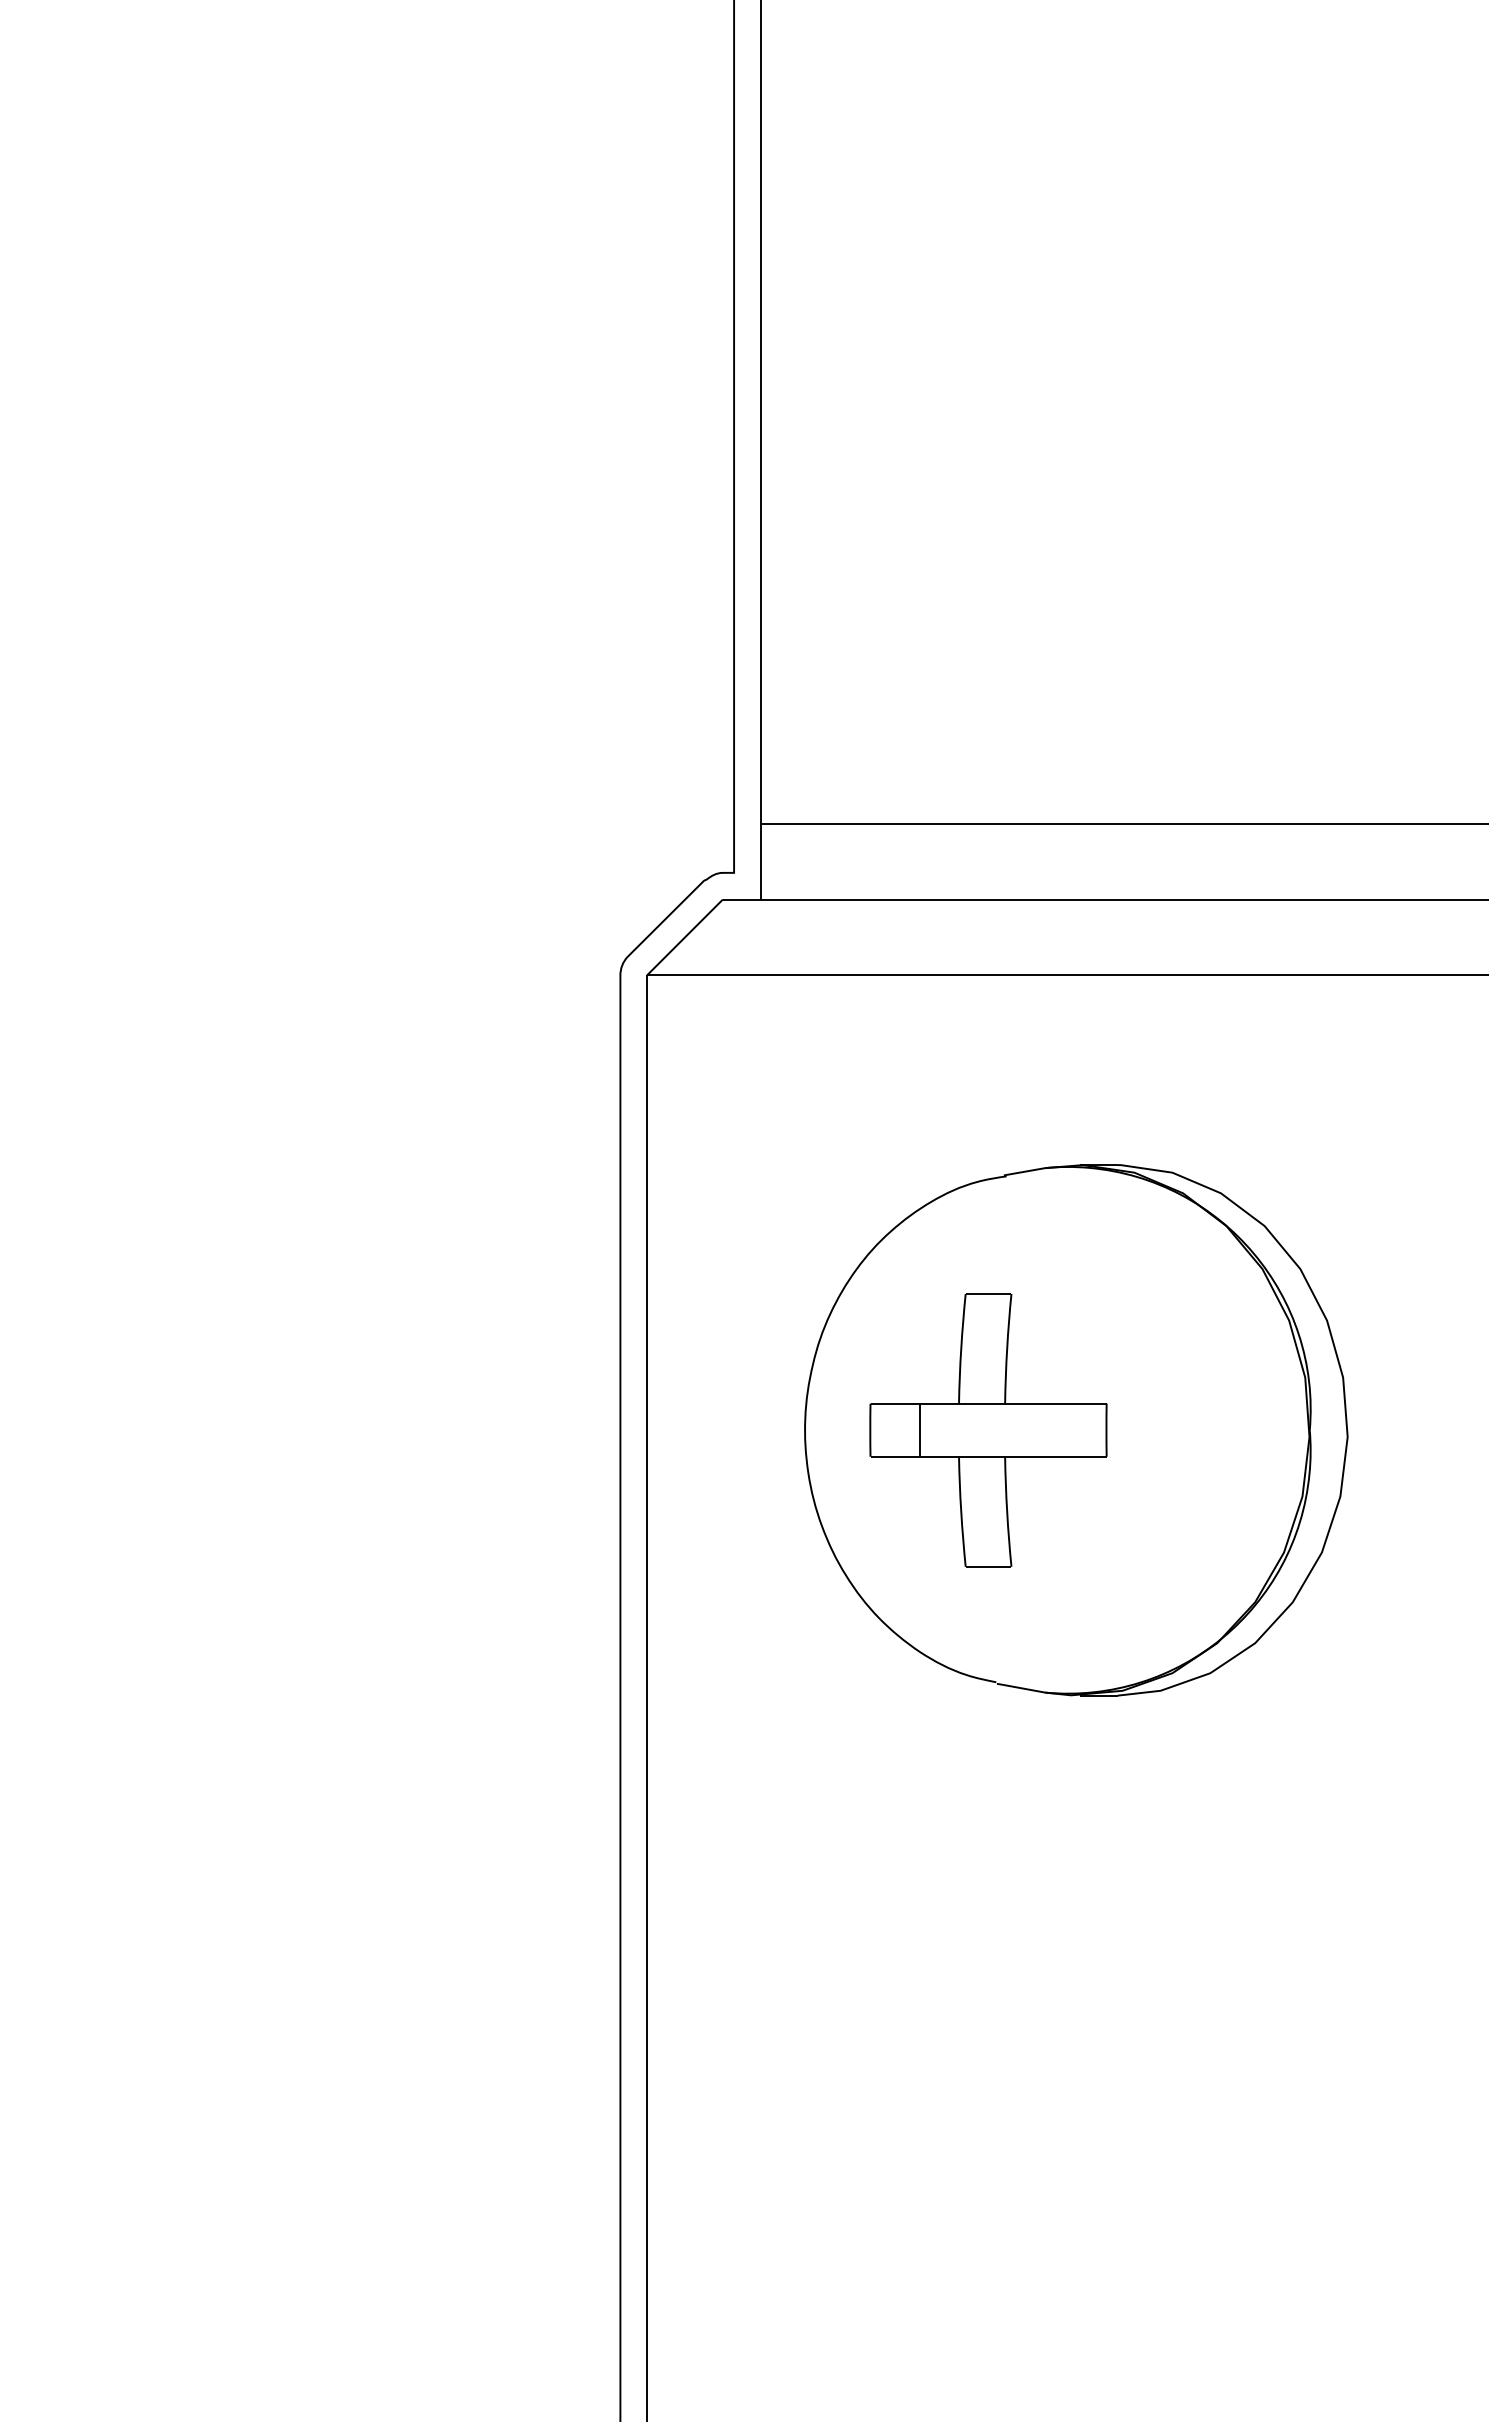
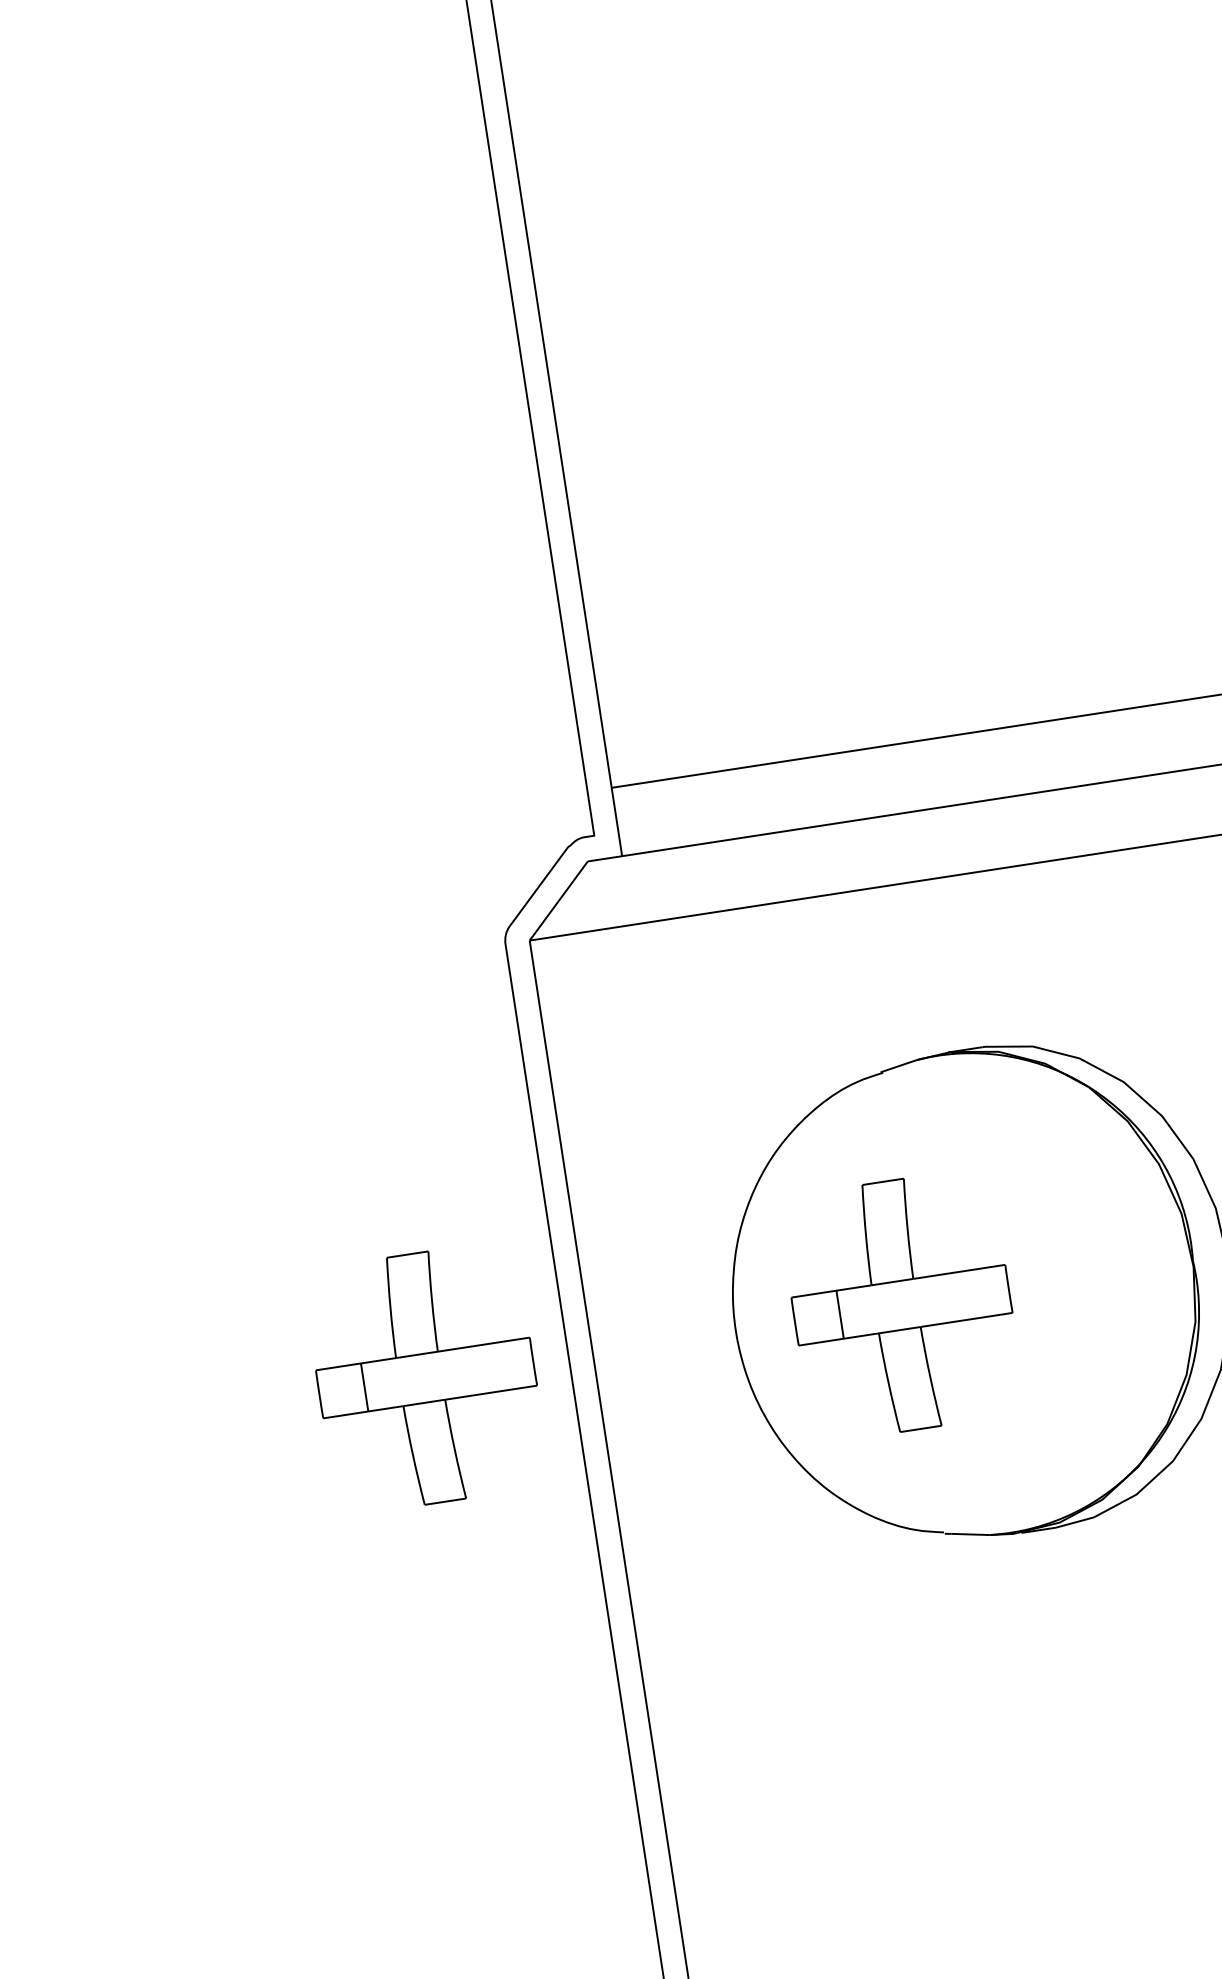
part: (463, 1430) -> (426, 1378), added

